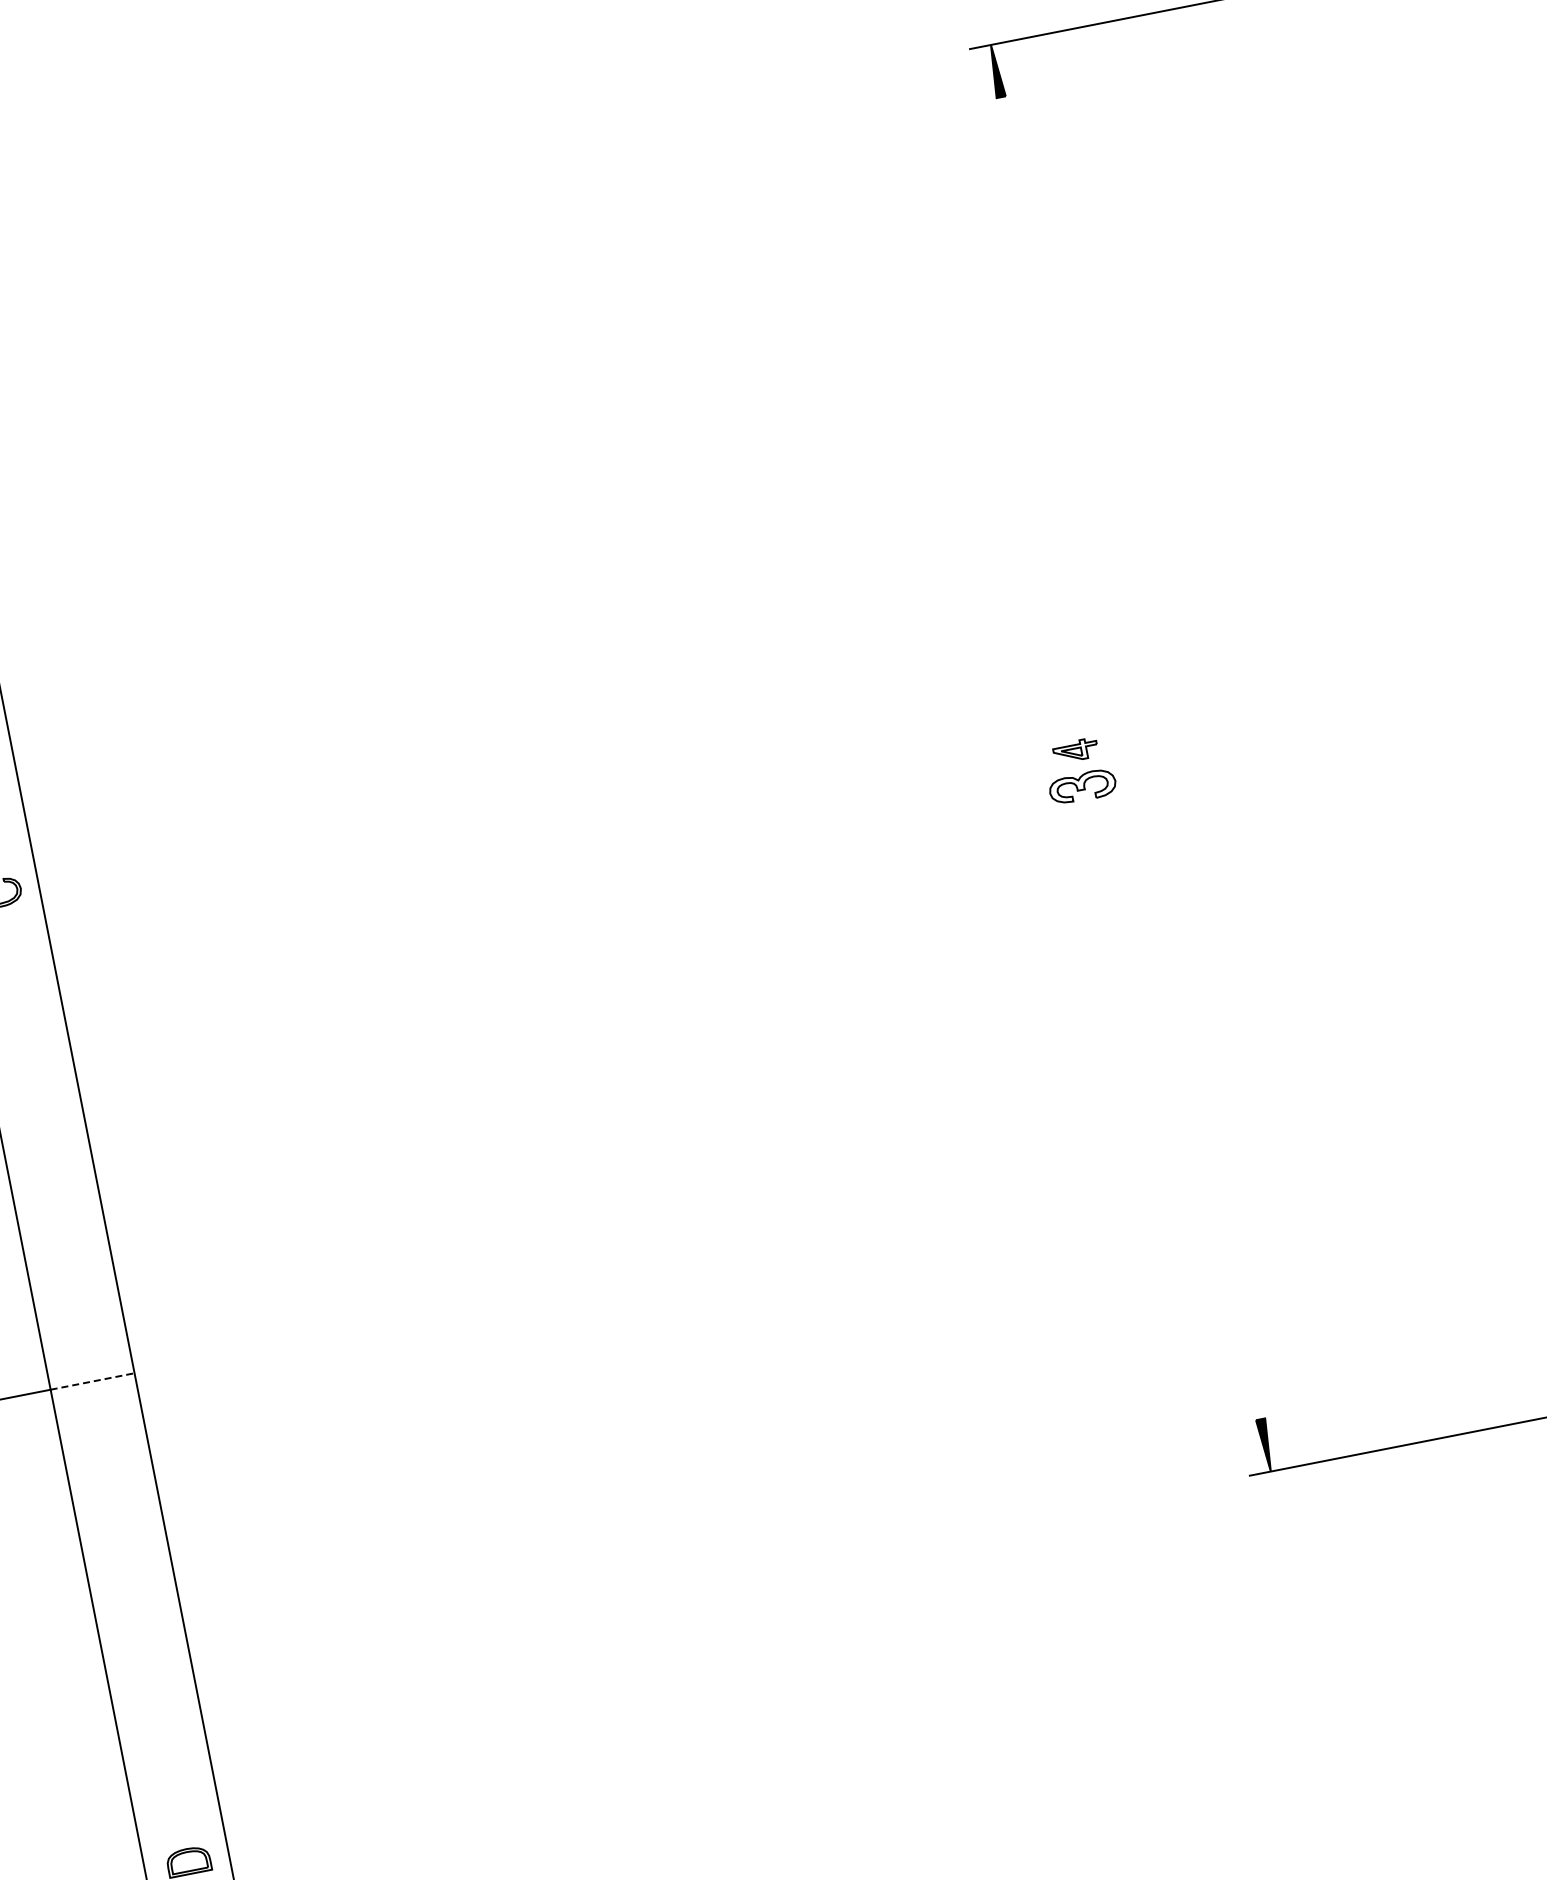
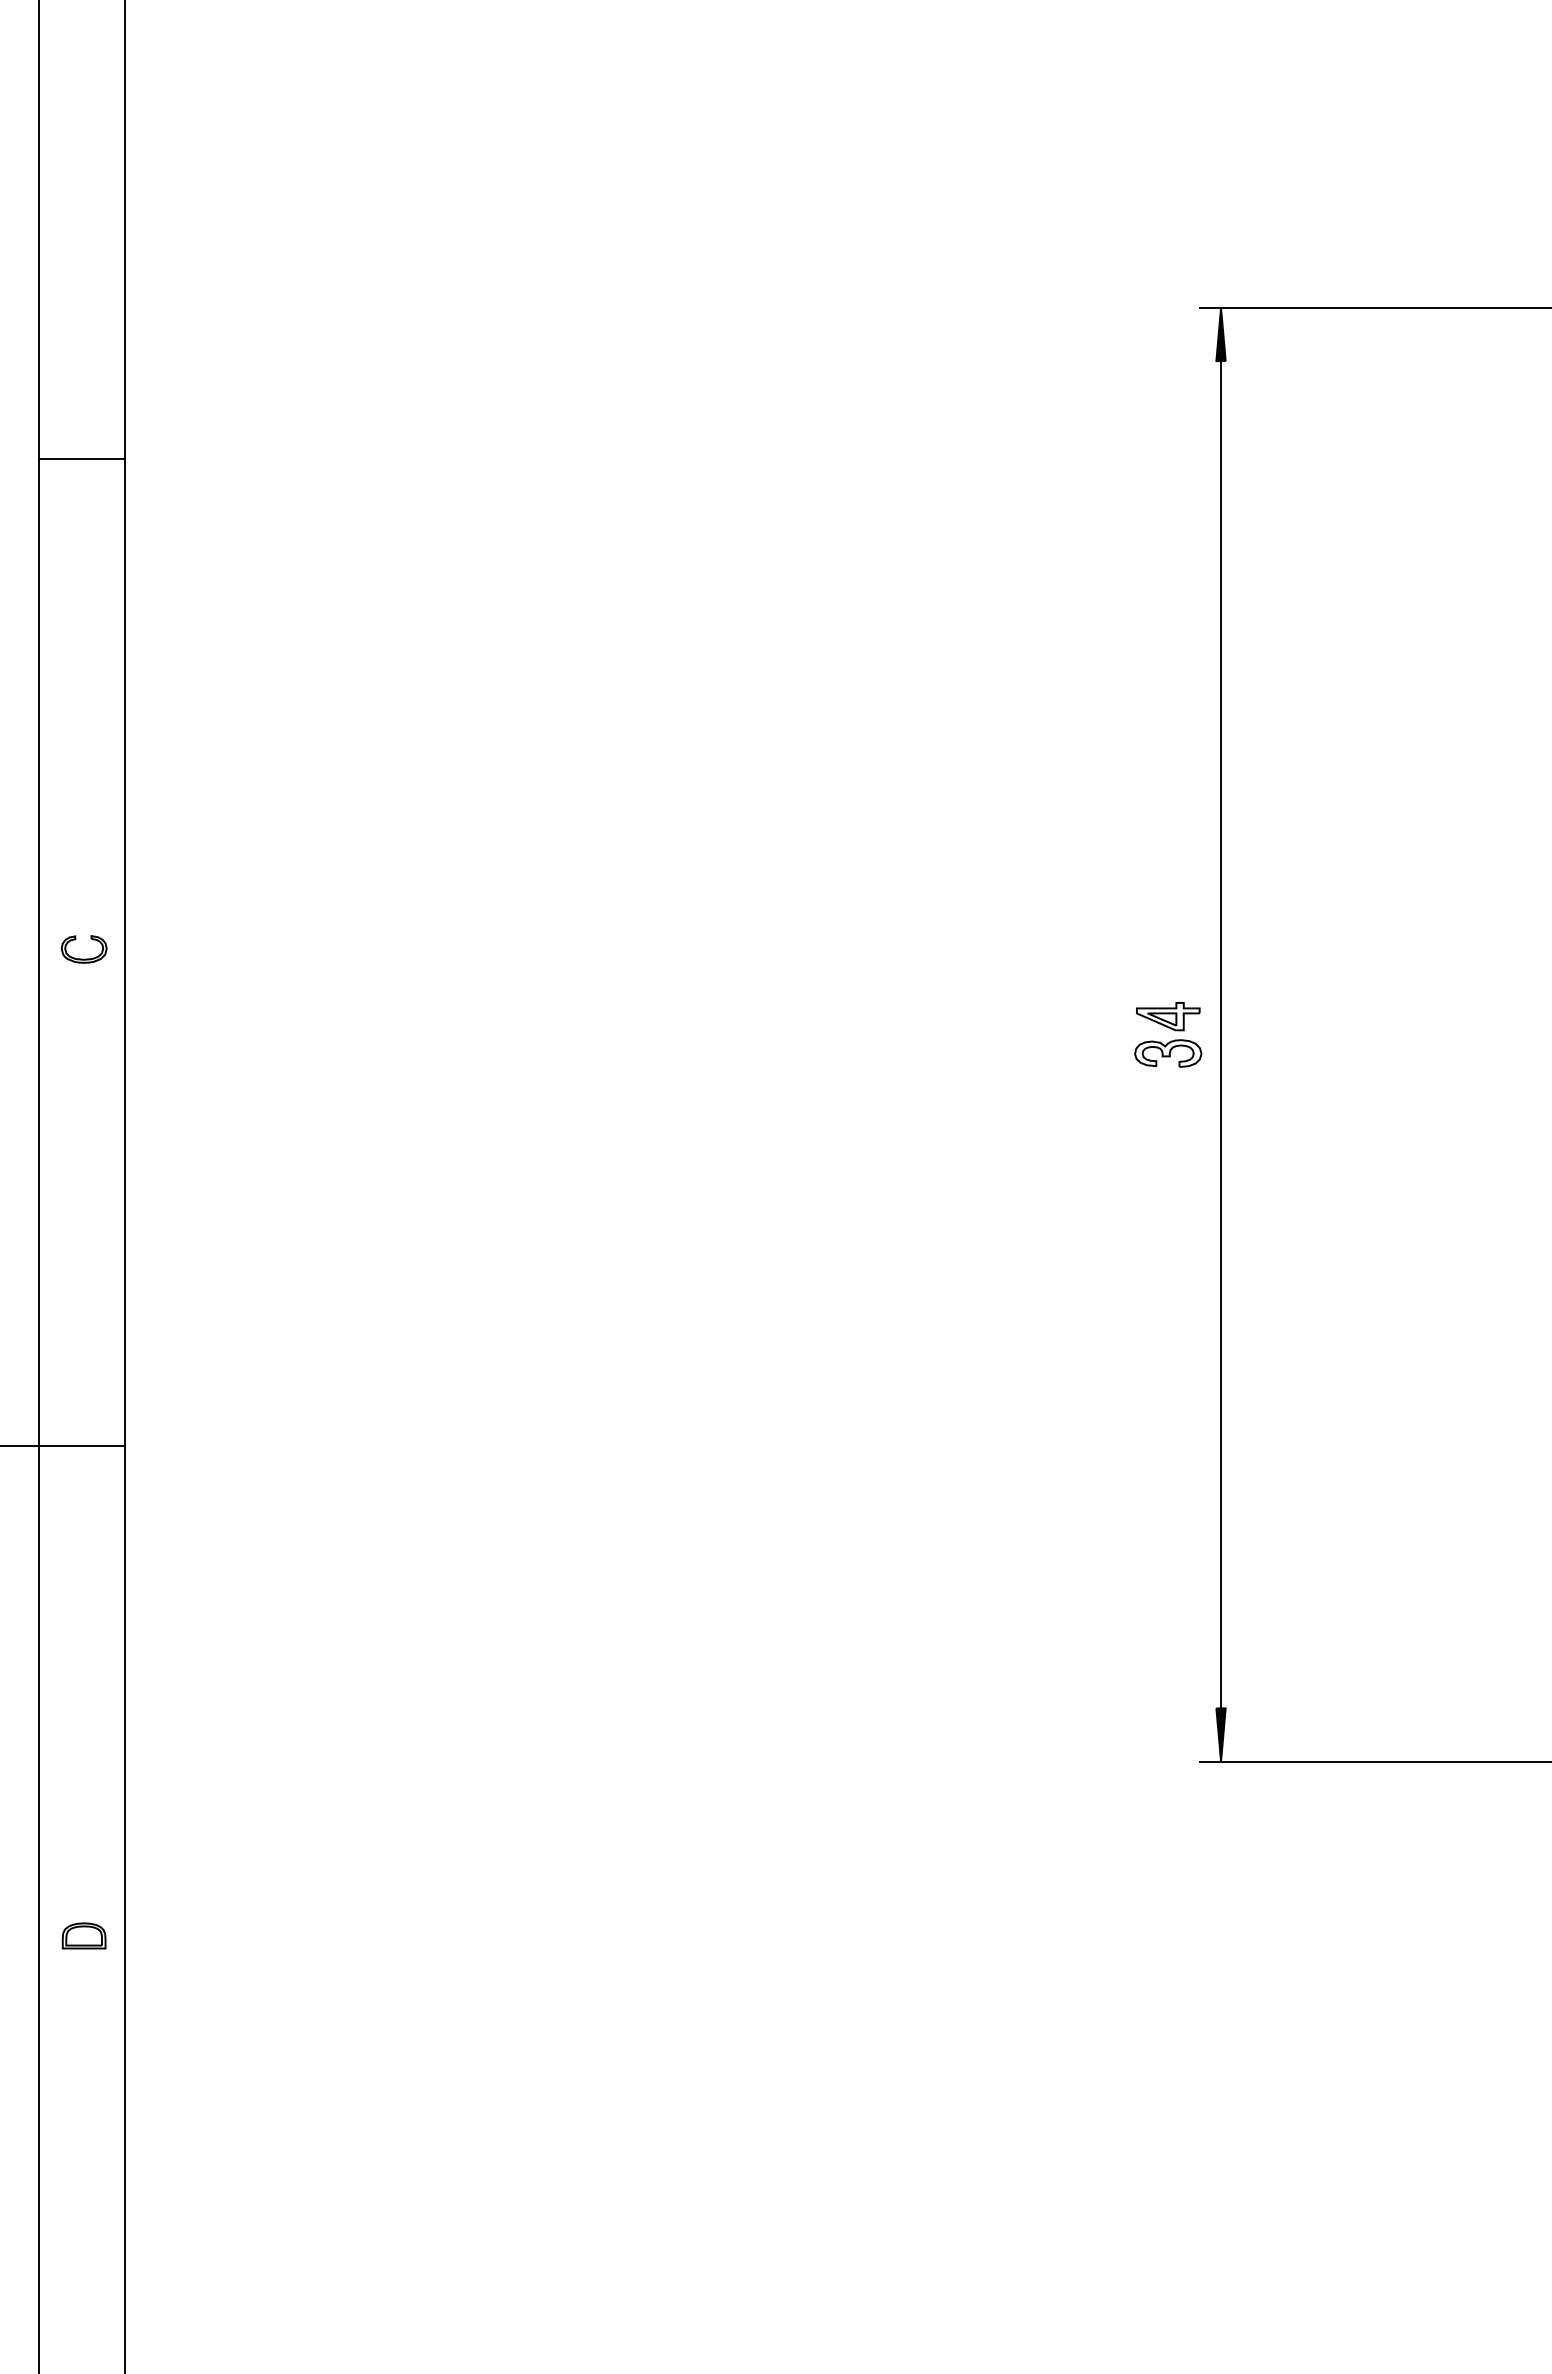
part: (1075, 750) -> (1168, 1016), size x1.43
line: (1131, 757) -> (1221, 1034), added
line: (92, 1381) -> (82, 1446), dashed -> solid

